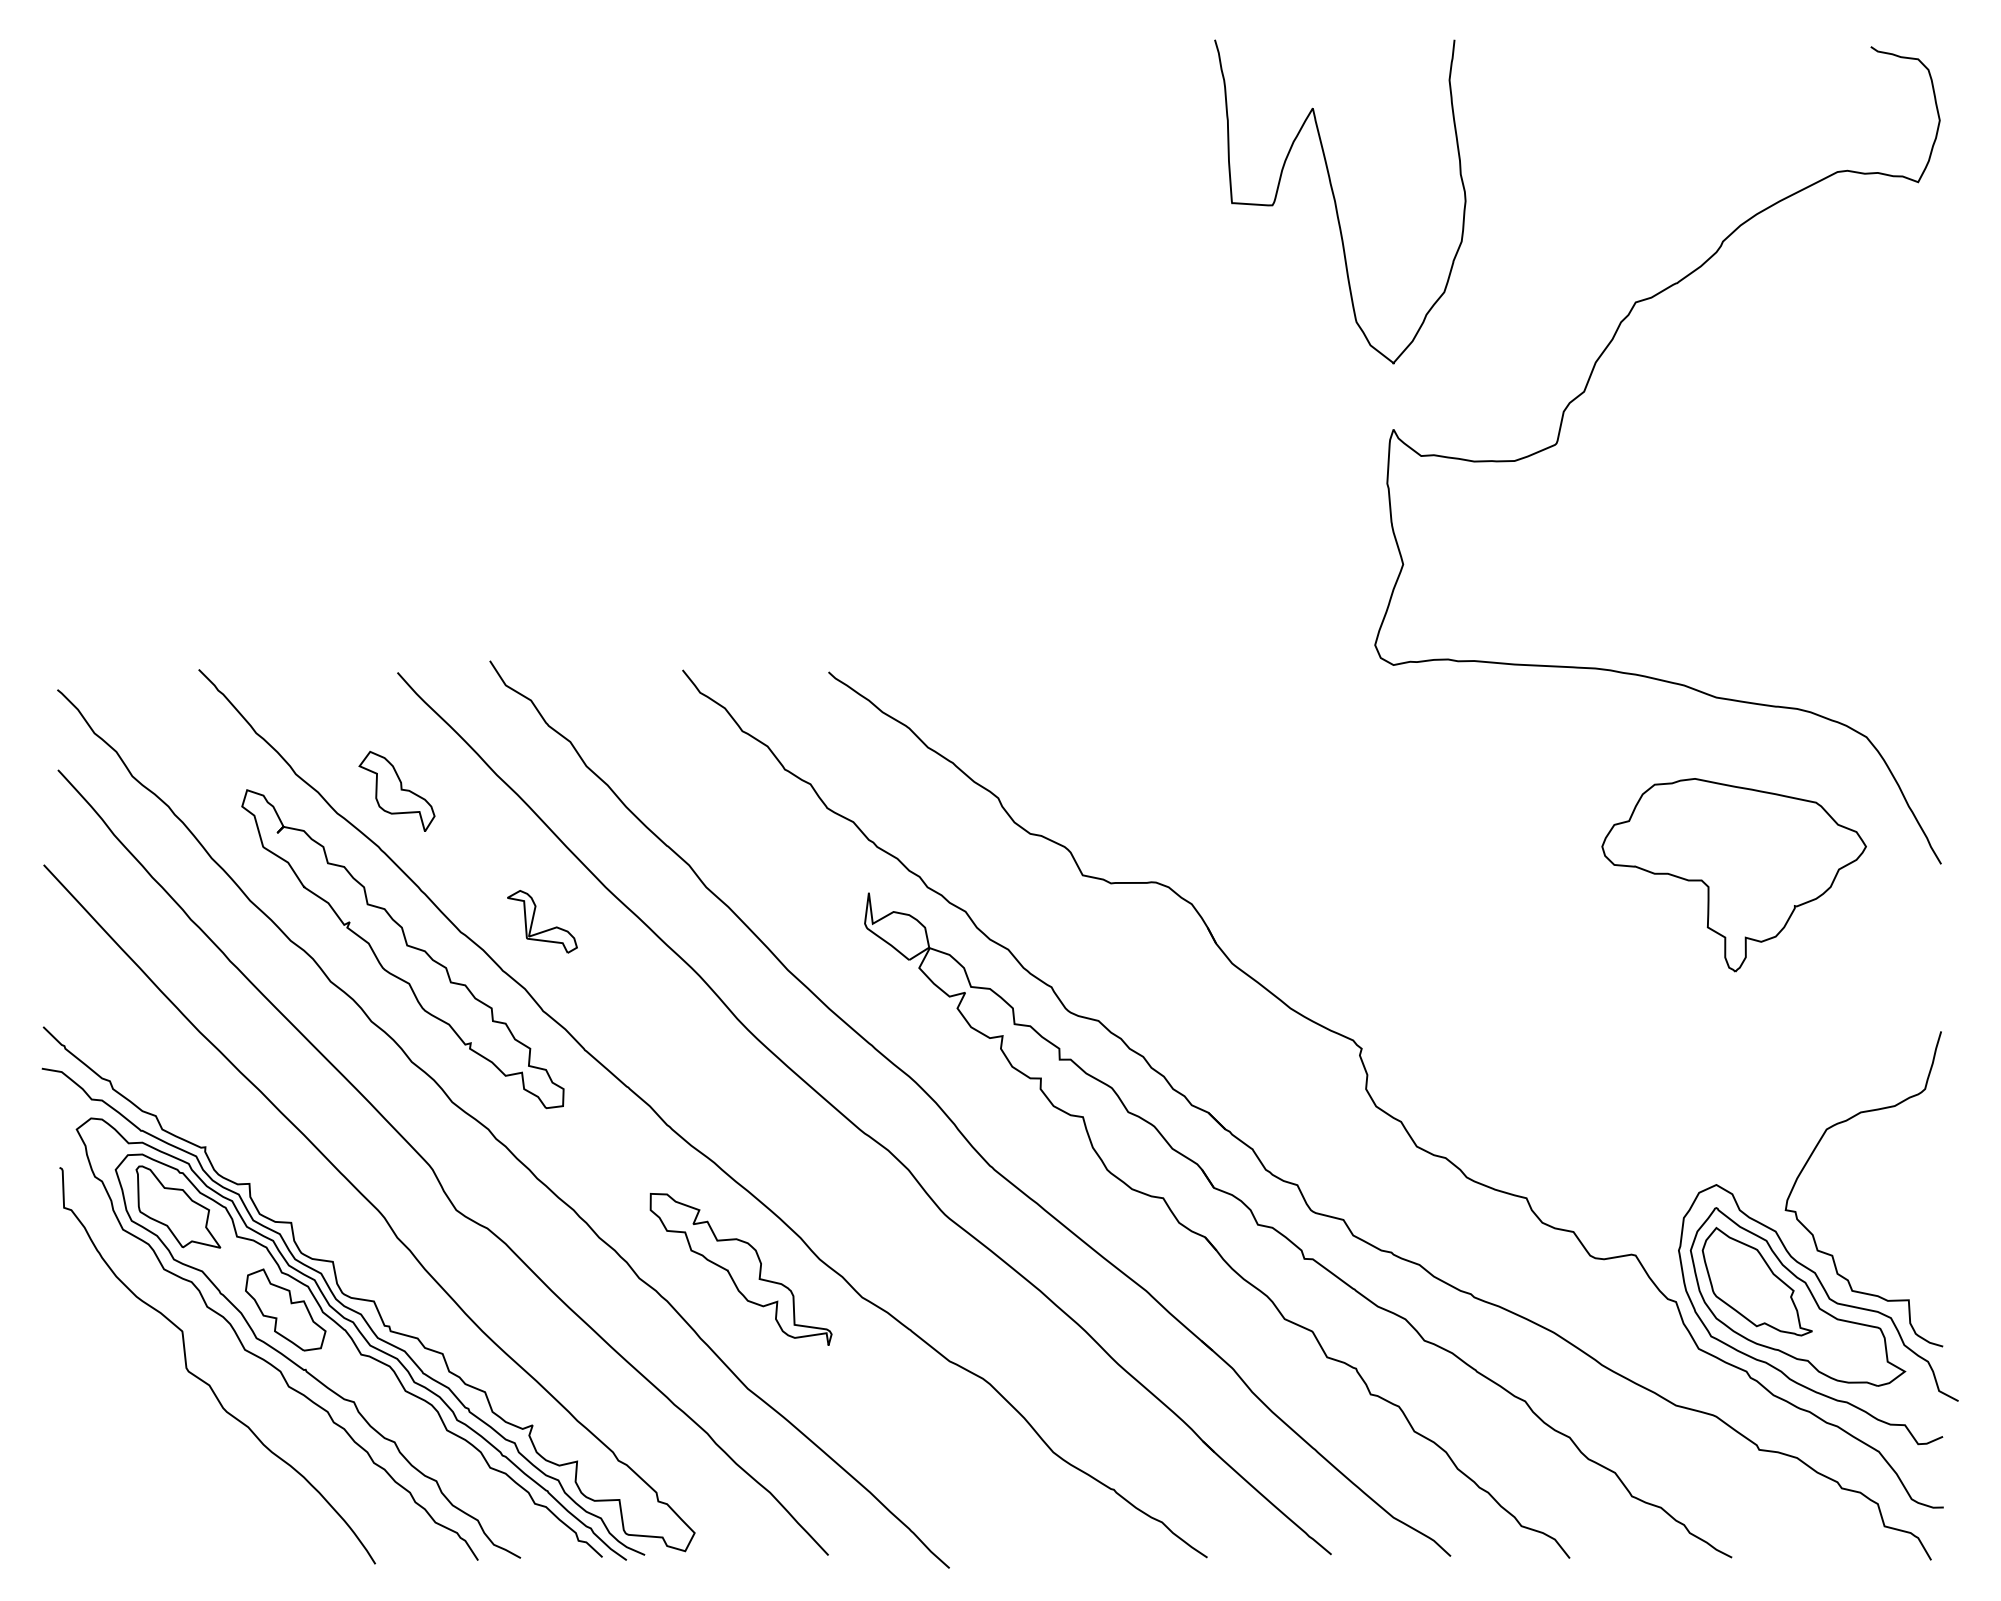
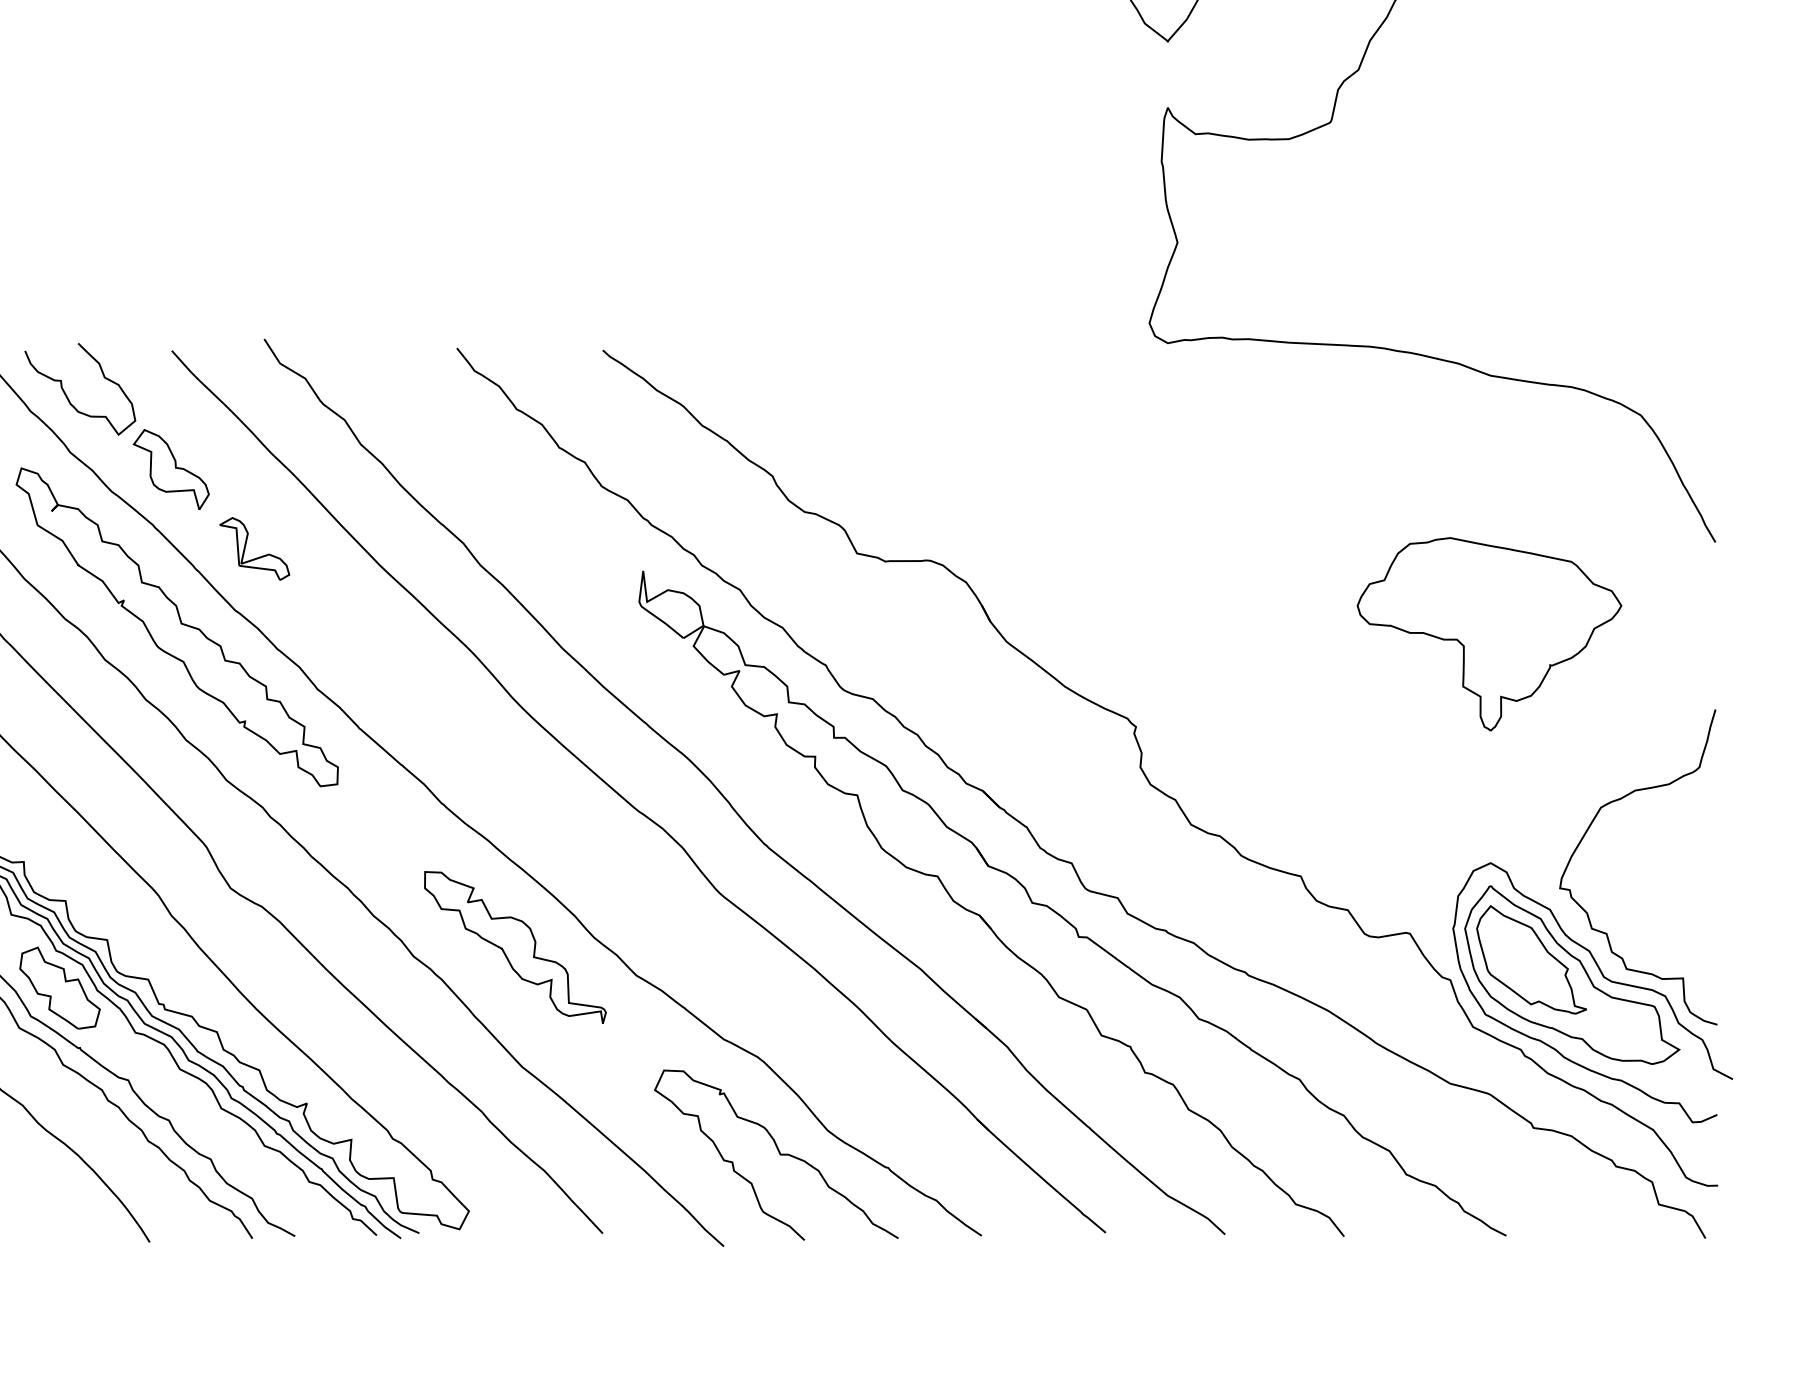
curve: (292, 716) -> (66, 394), added
part: (1733, 875) -> (1488, 634), moved
part: (546, 929) -> (258, 556), moved
curve: (1004, 1475) -> (778, 1153), added

